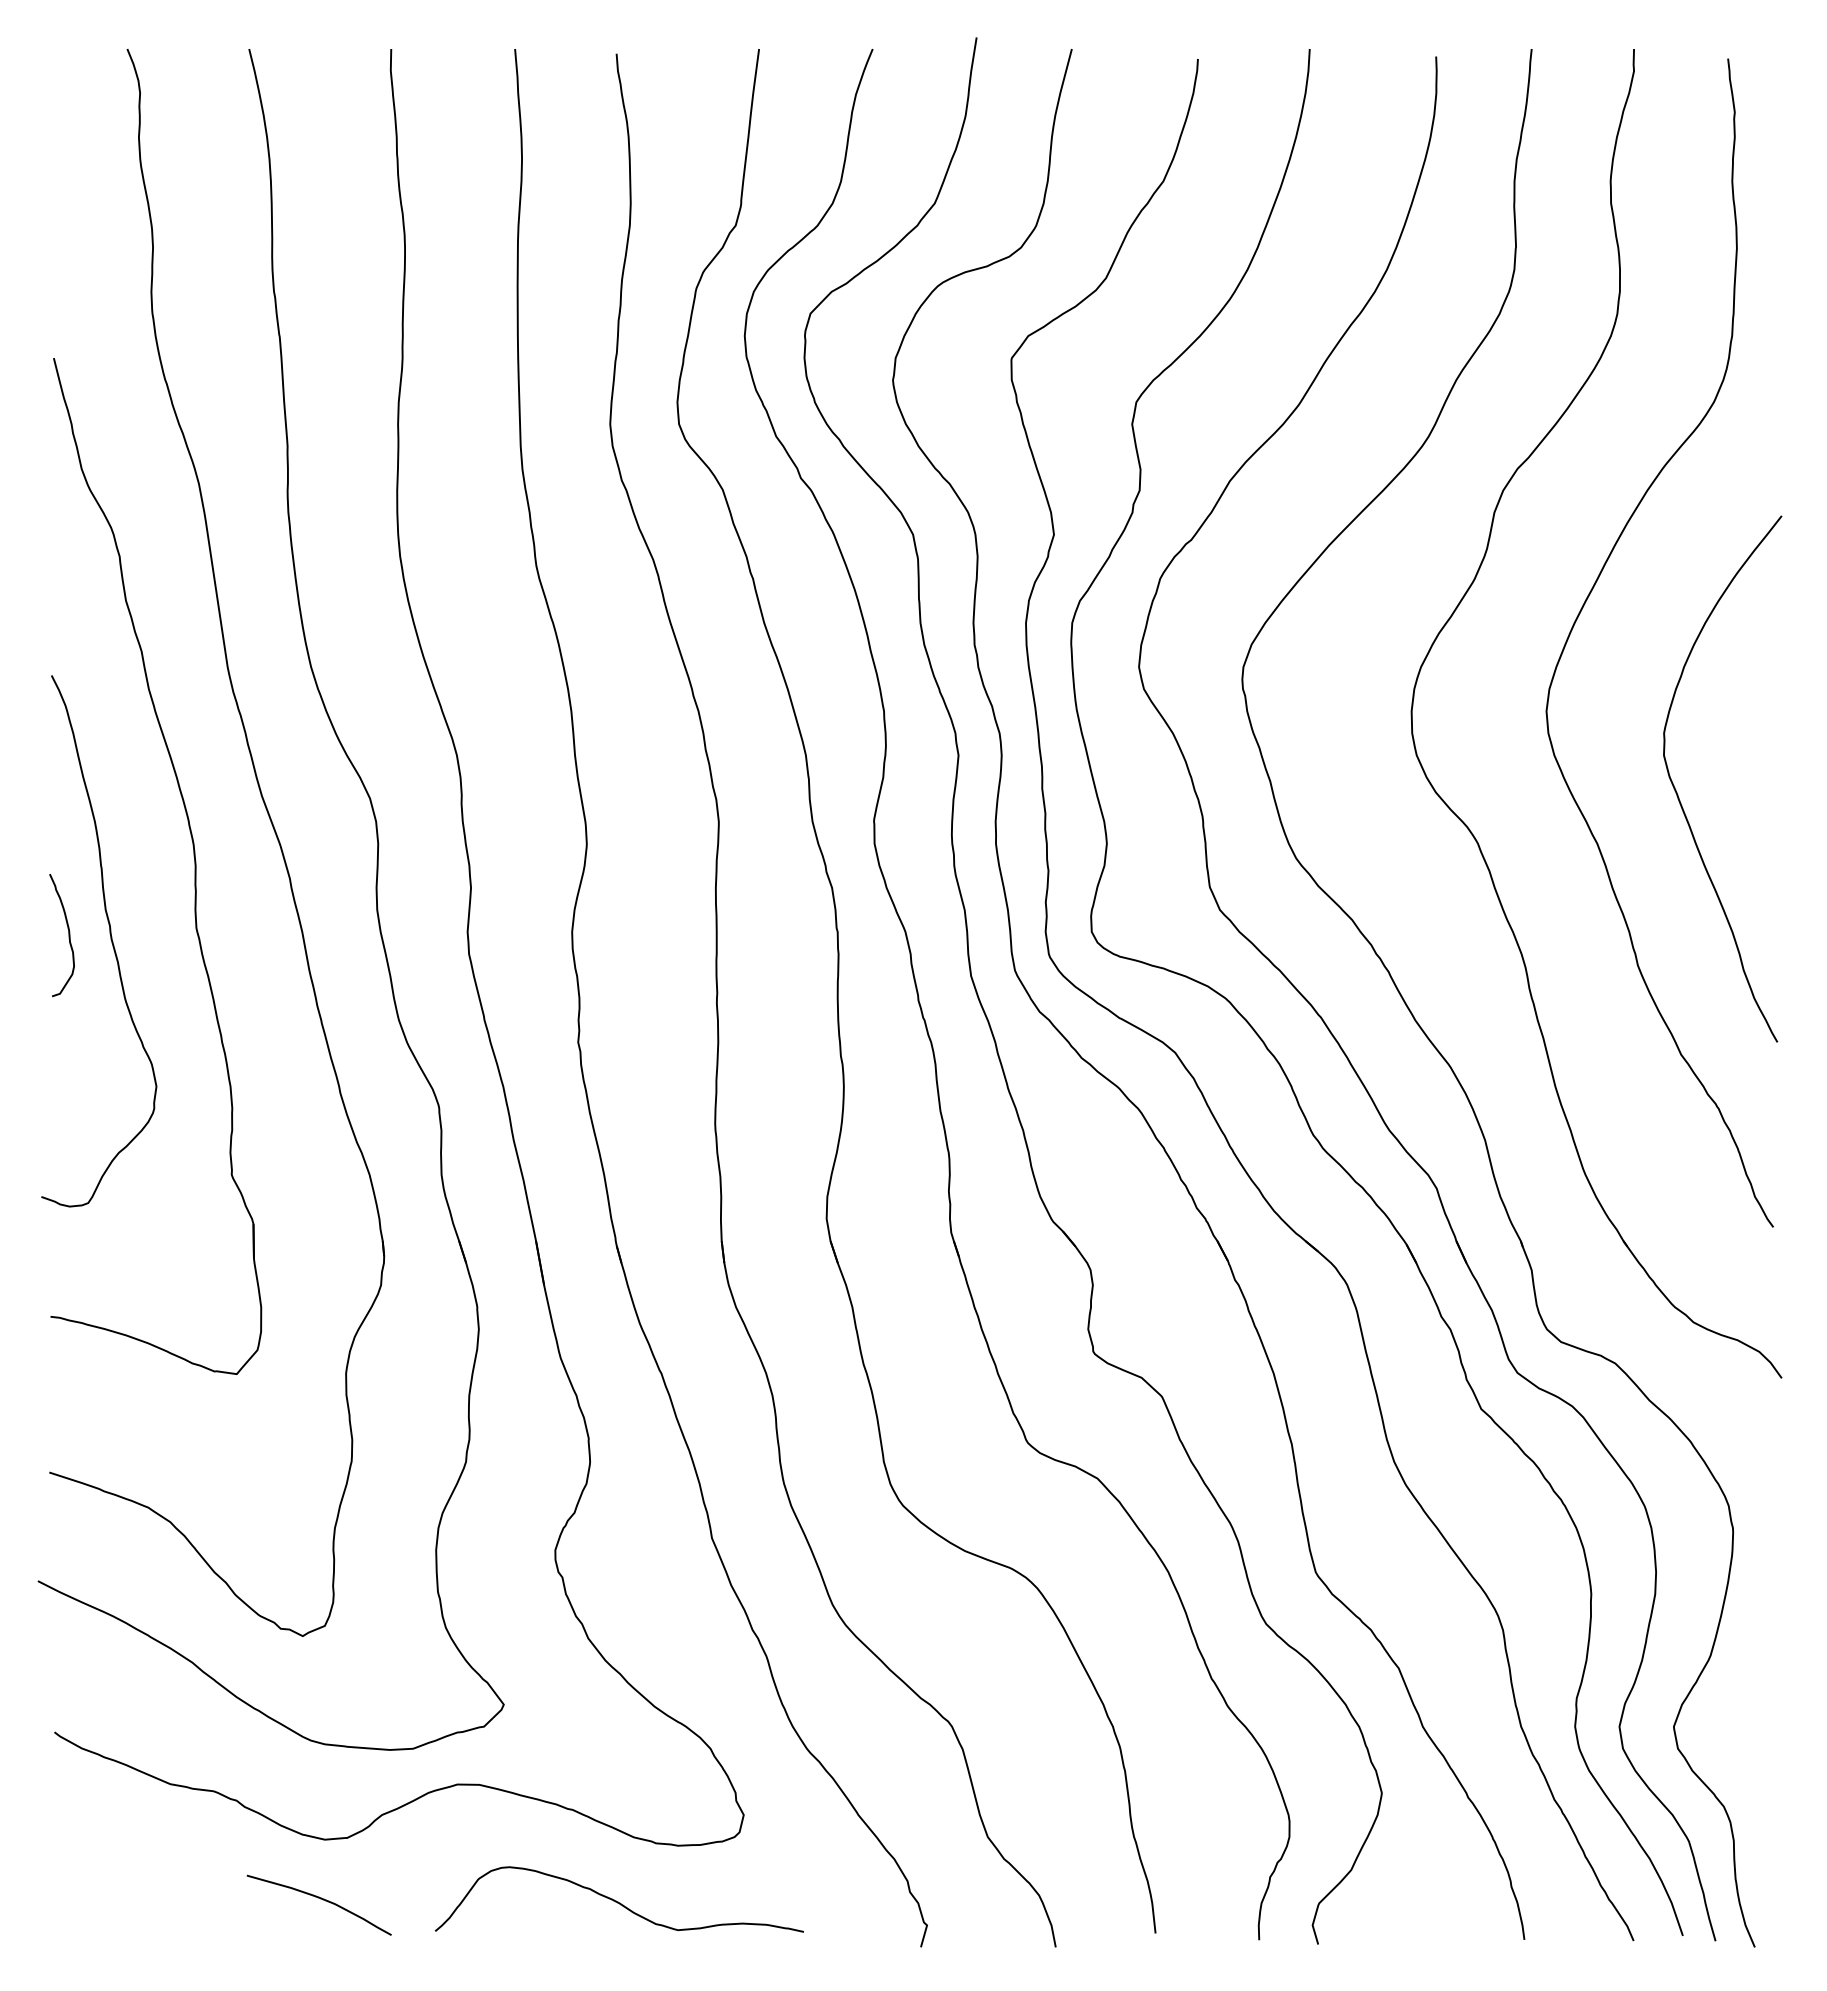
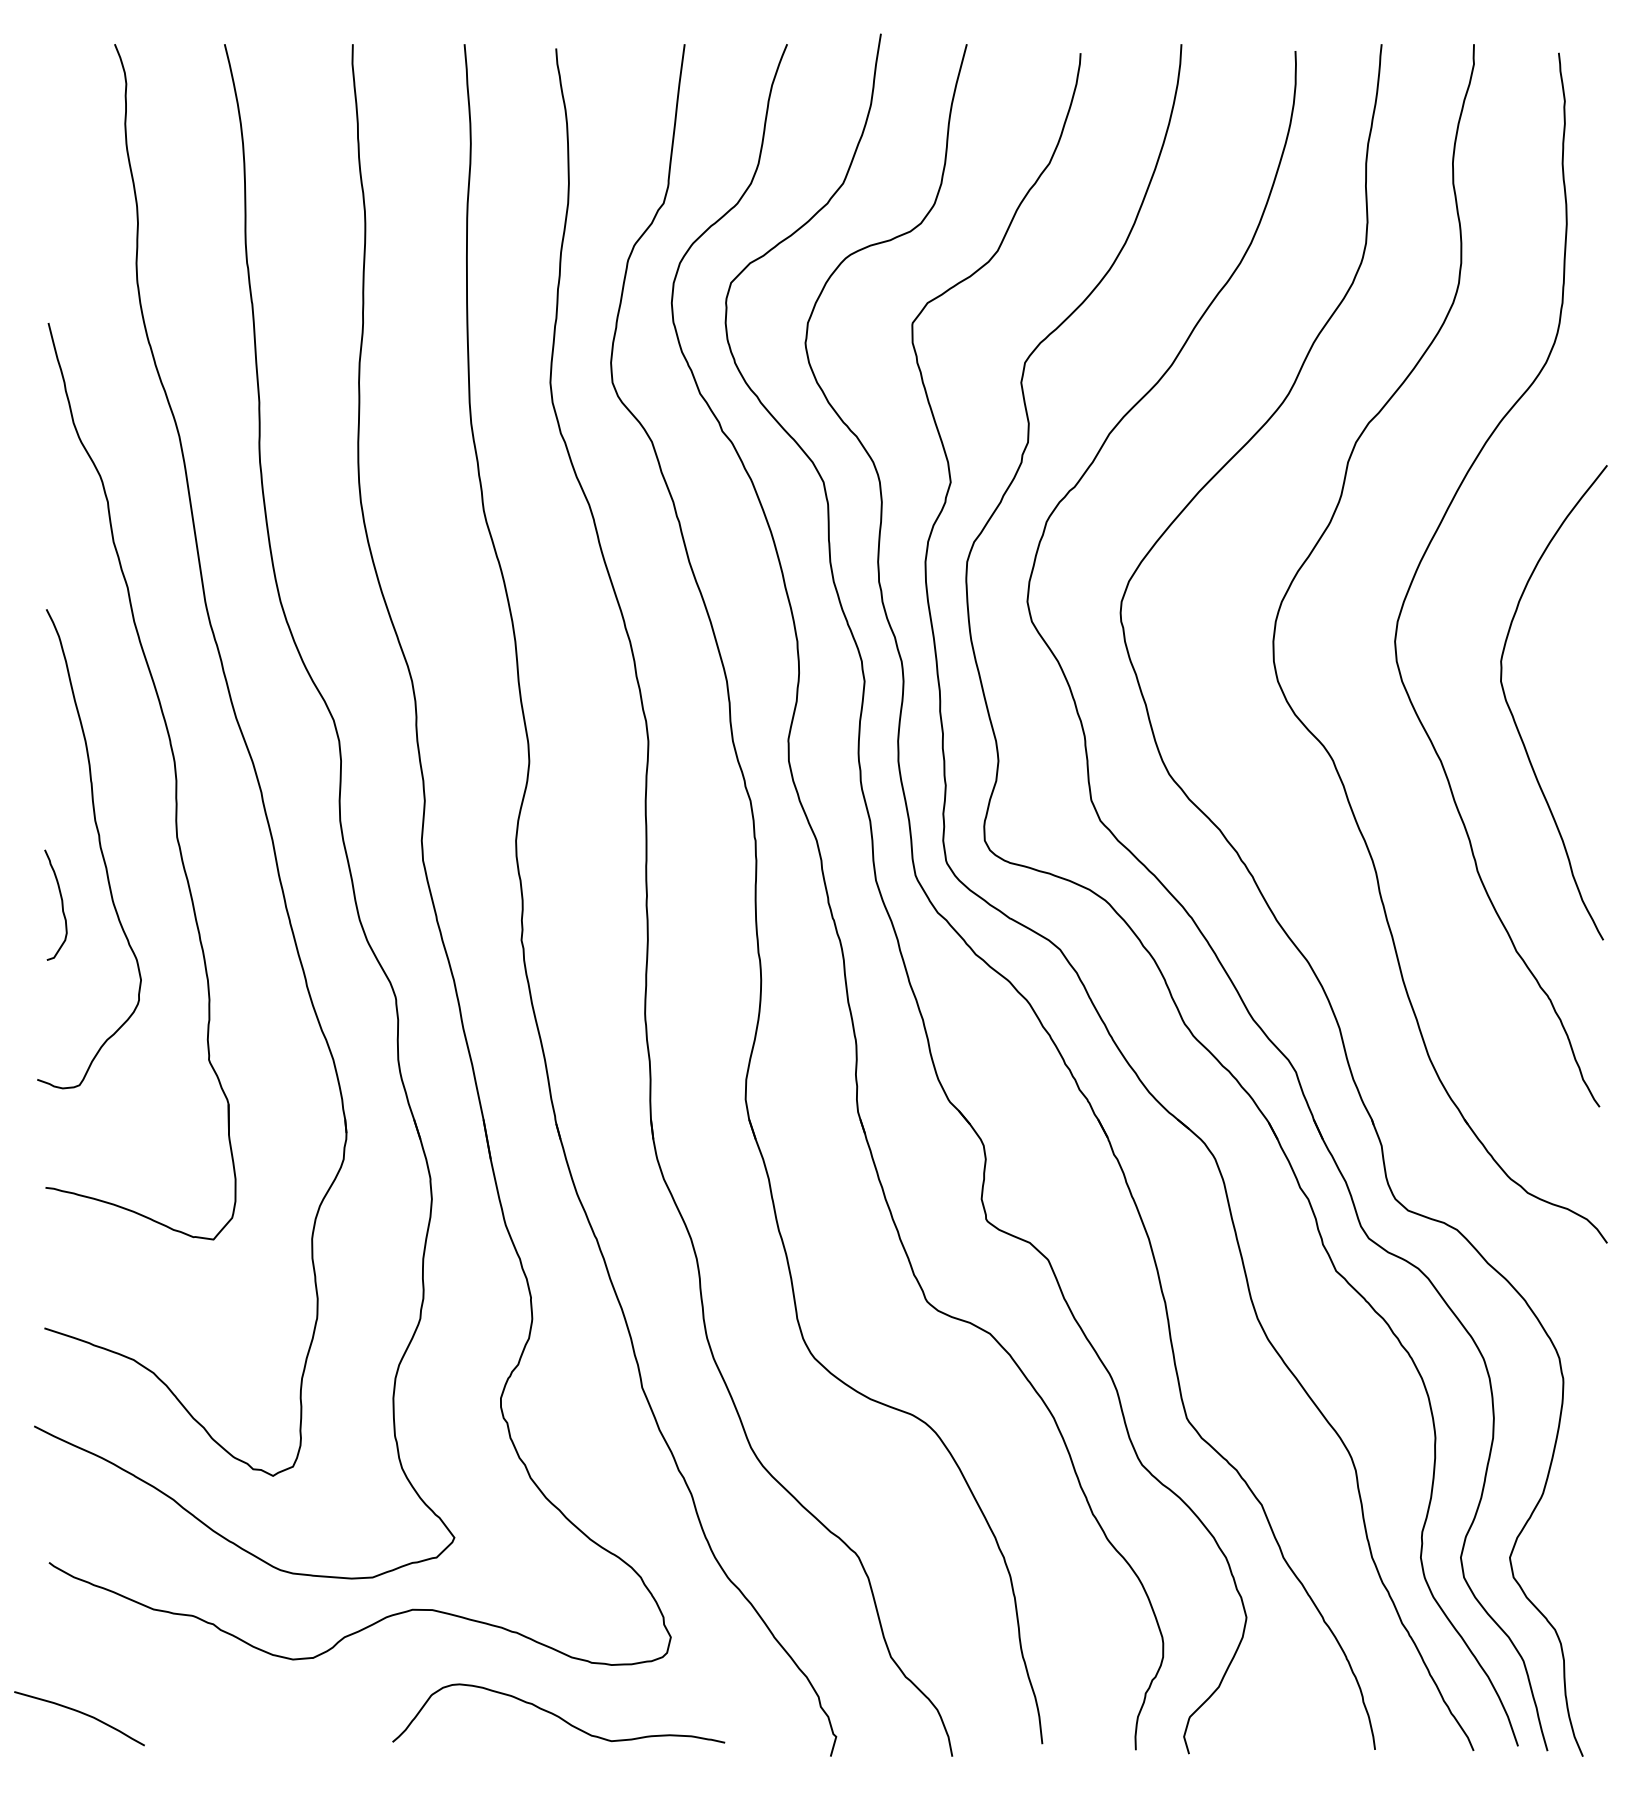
curve: (68, 935) -> (61, 905), moved
curve: (320, 1899) -> (80, 1713), moved

